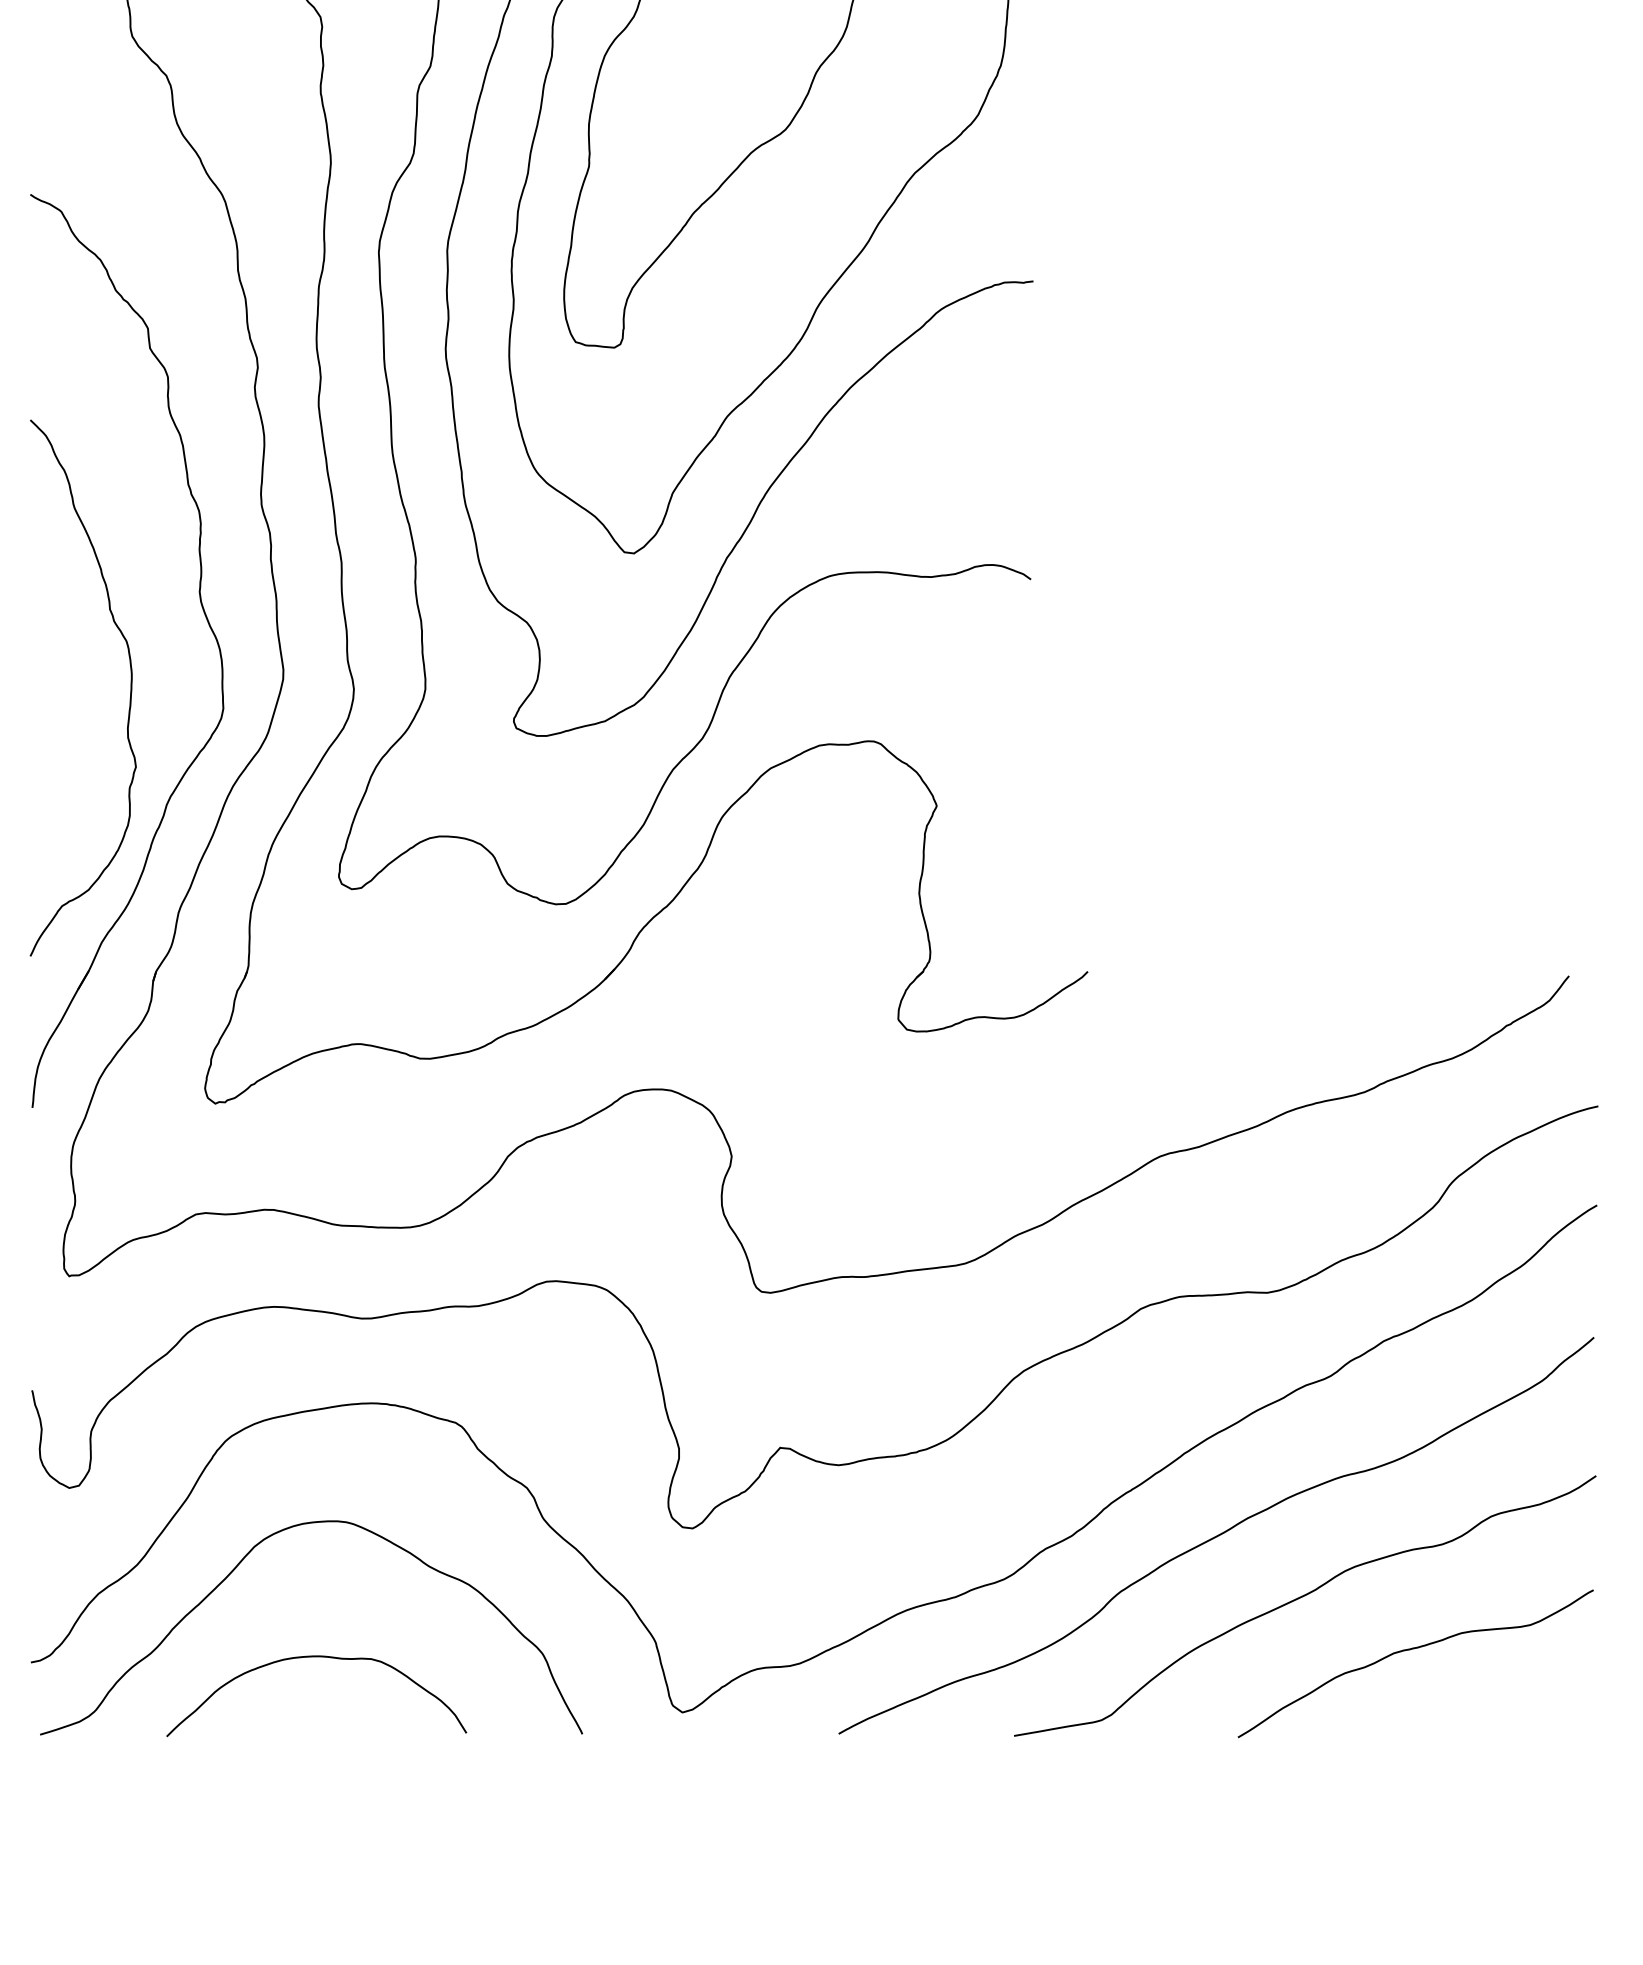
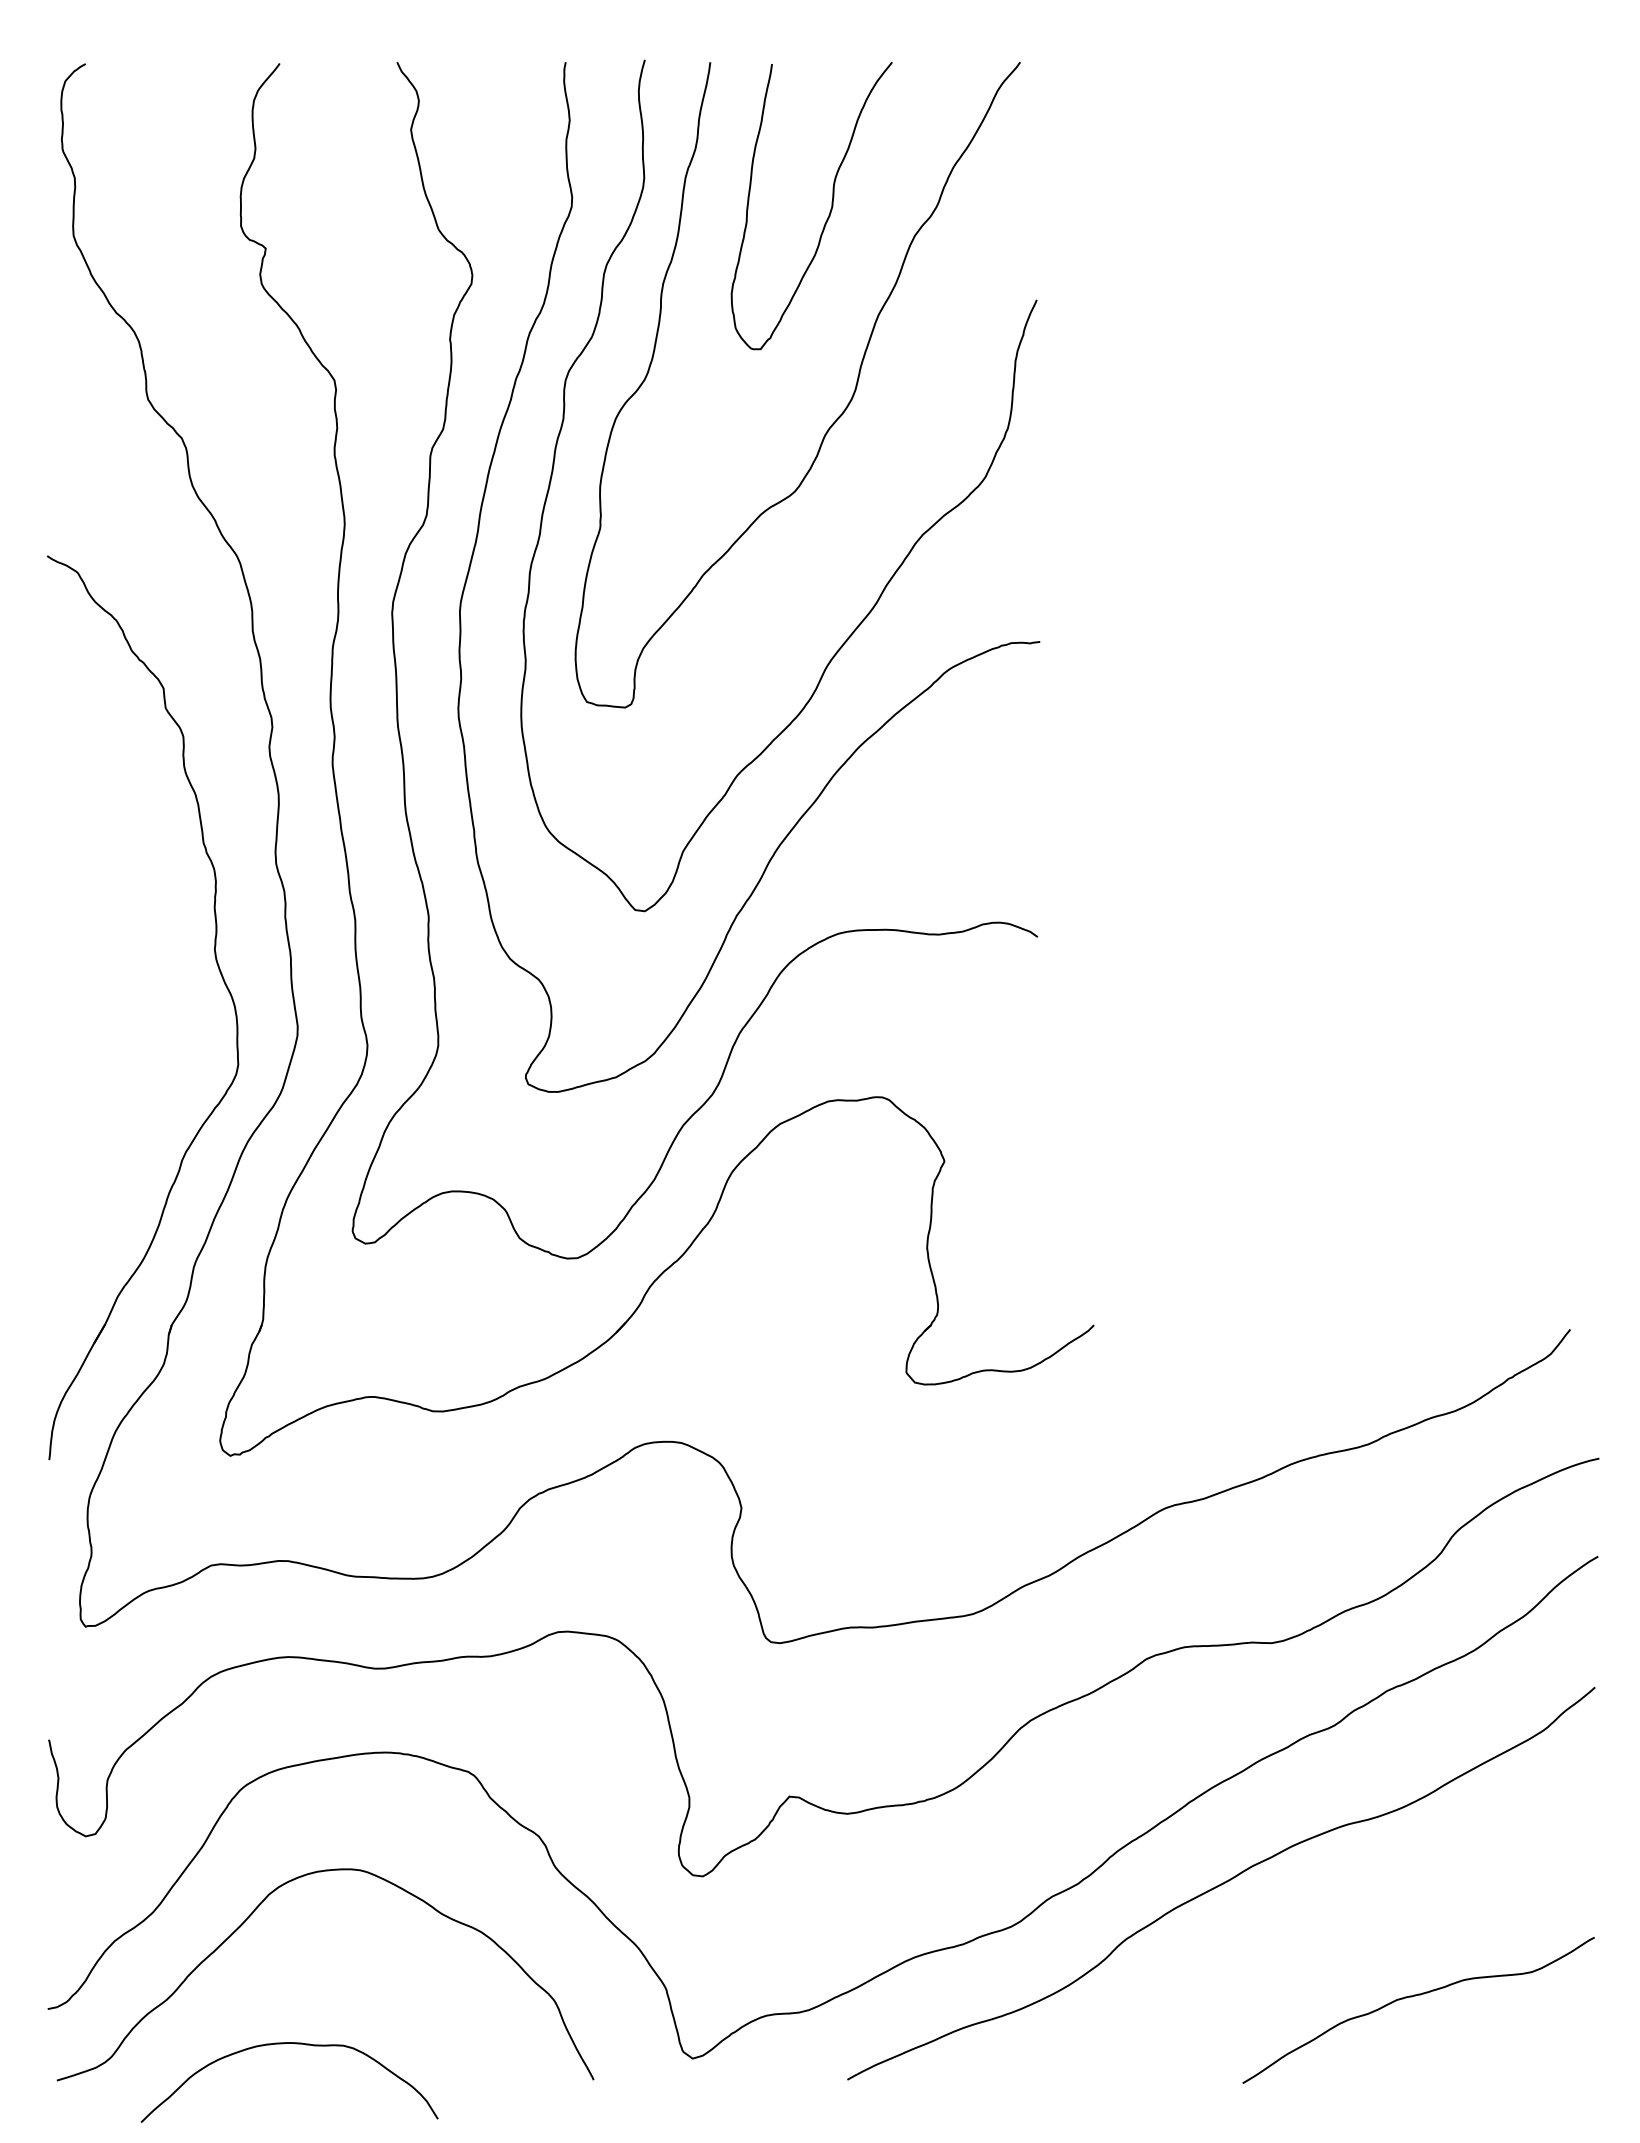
curve: (129, 696) -> (145, 1052), removed
curve: (1301, 1598) -> (1305, 1945), removed
curve: (310, 1657) -> (283, 2044), moved

